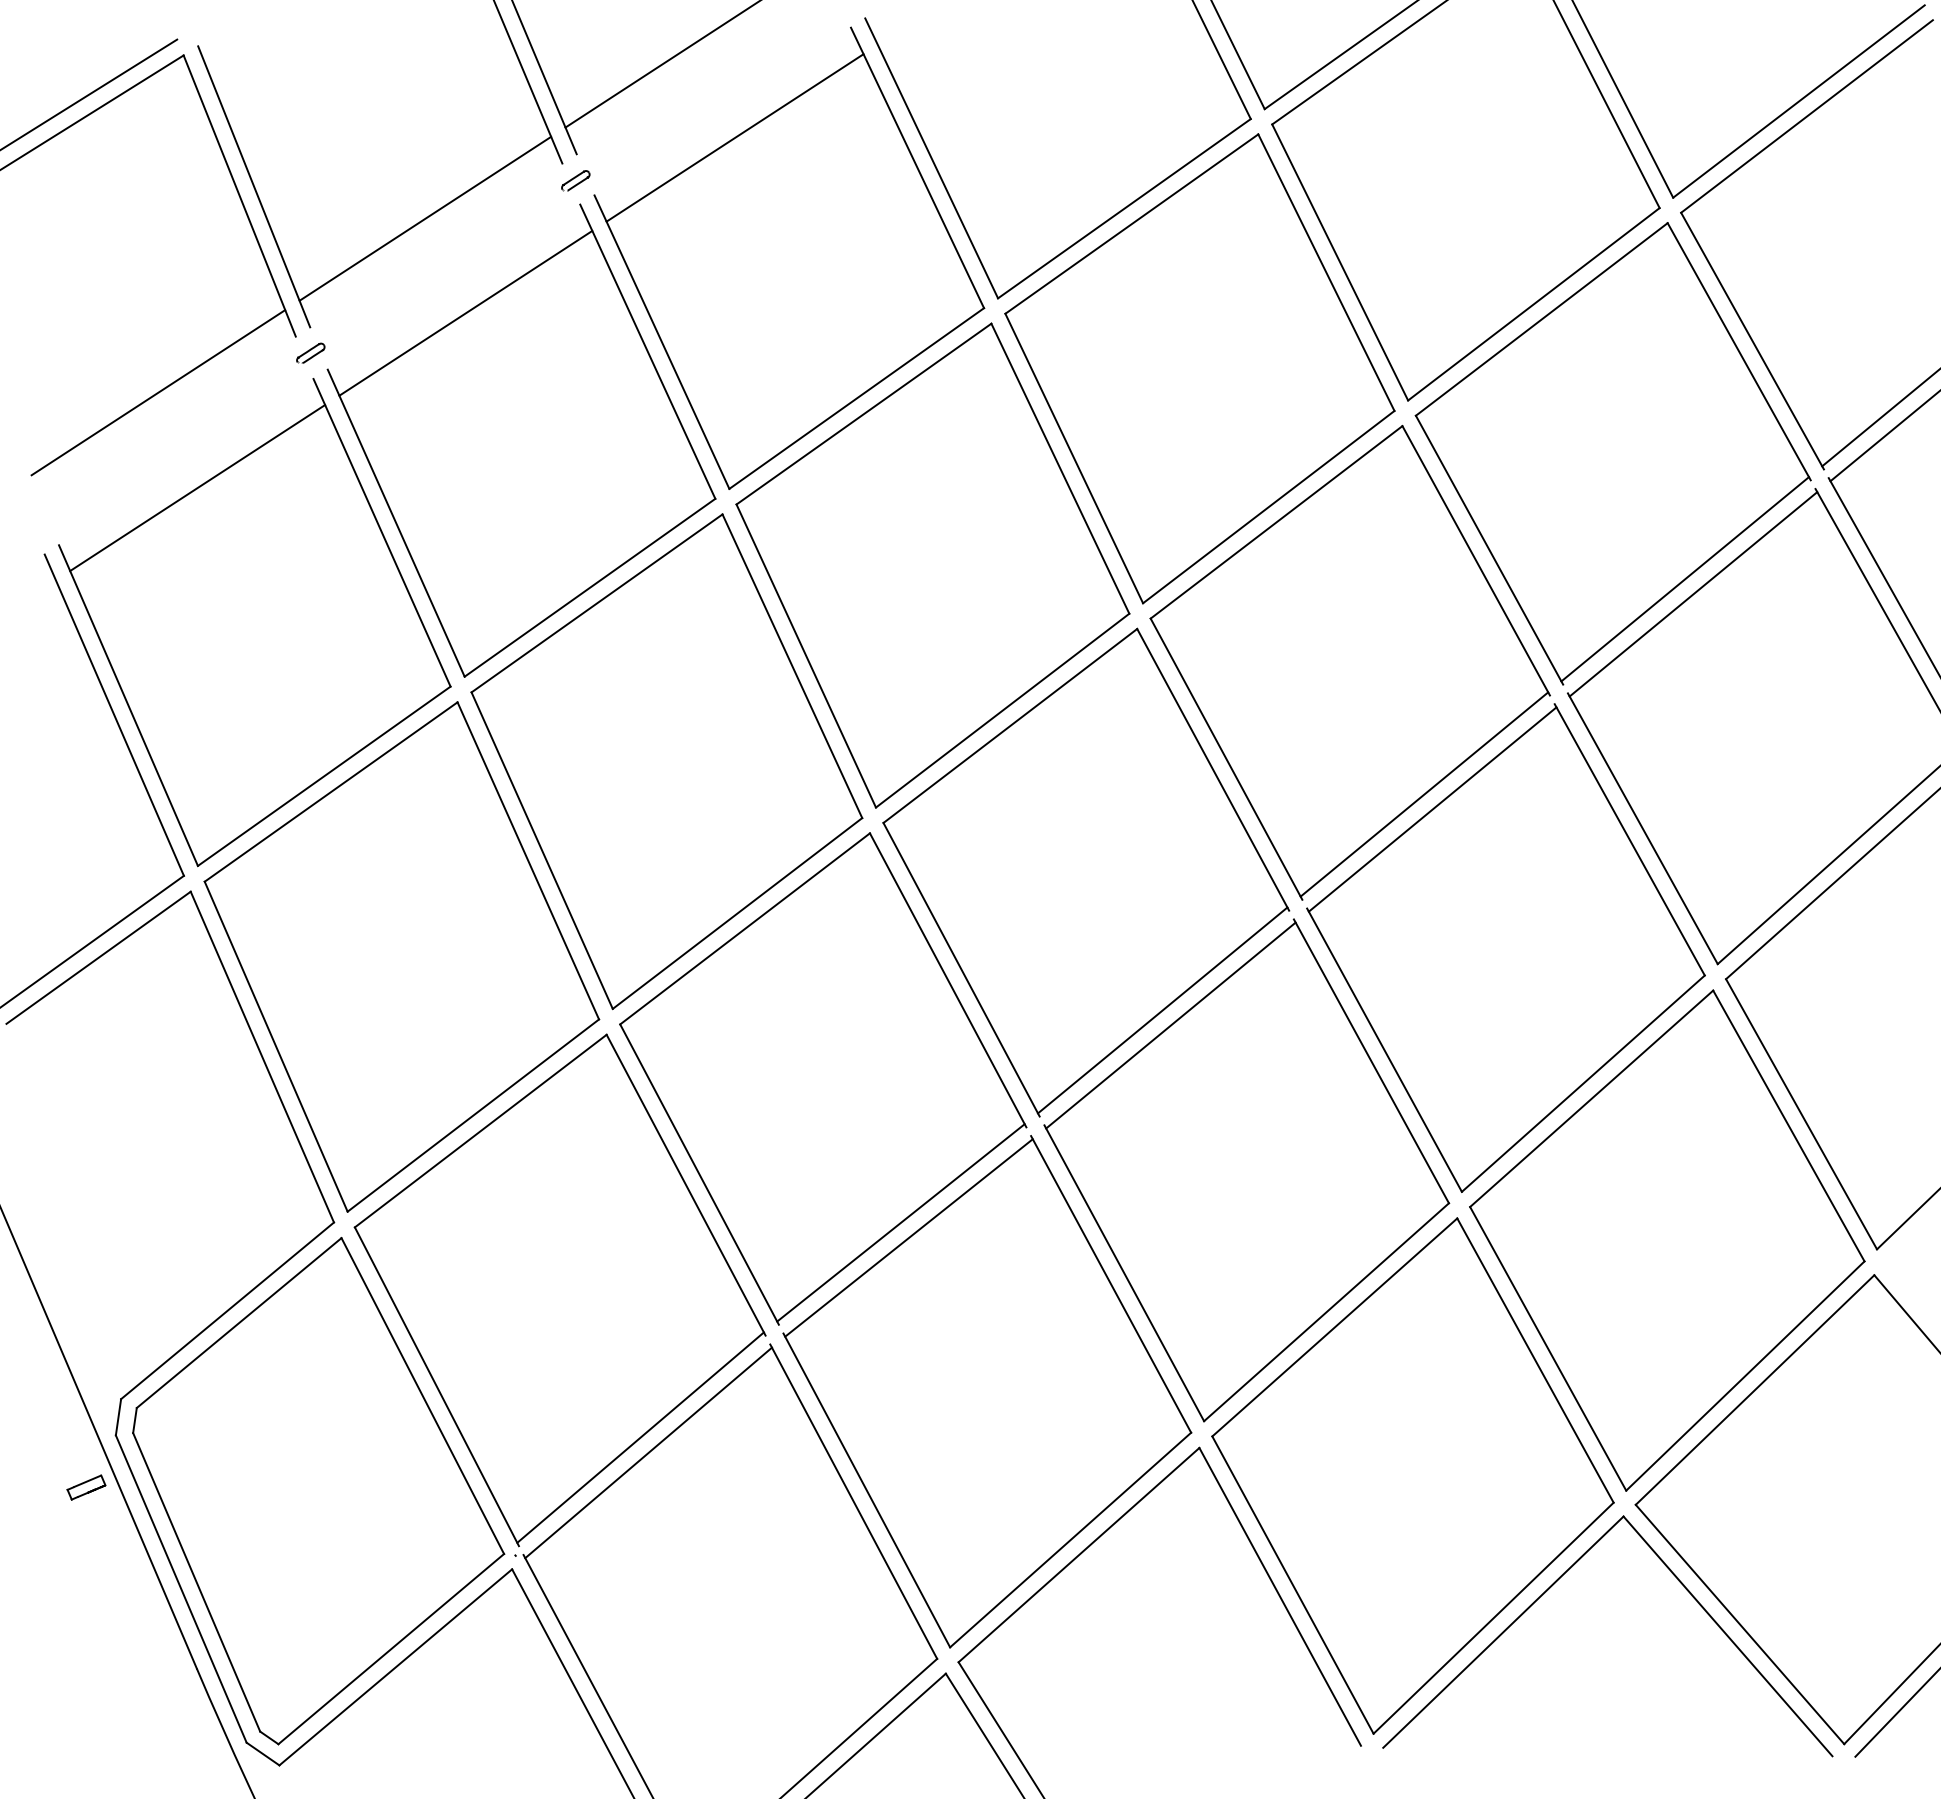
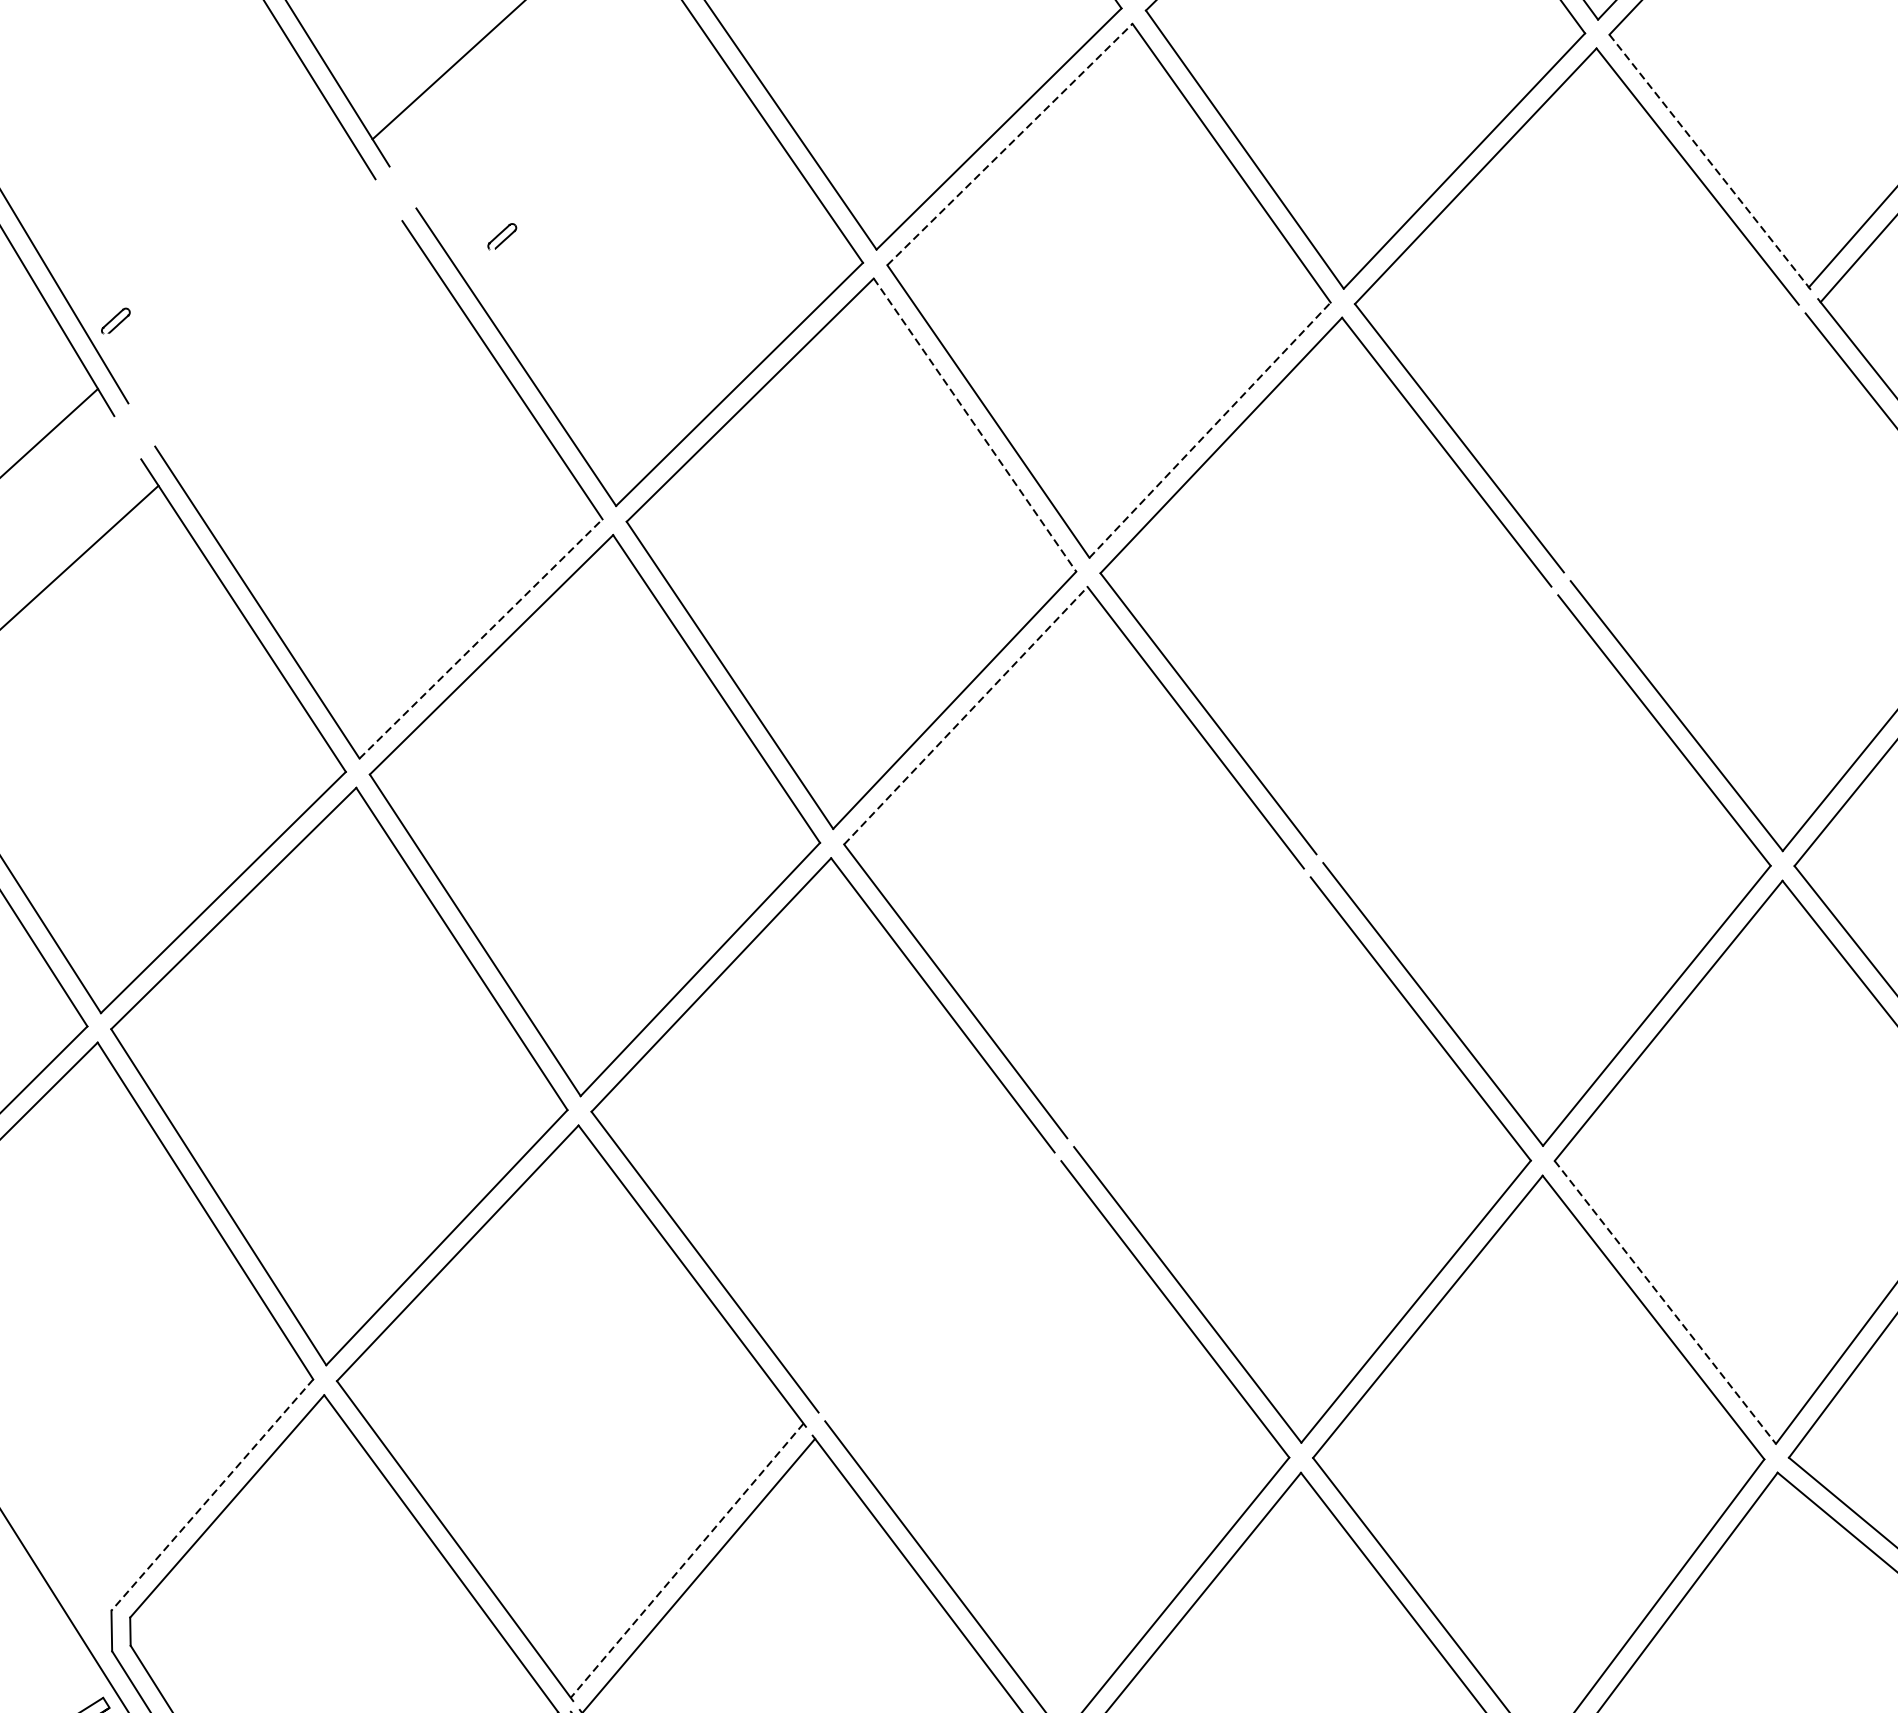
line: (734, 137) -> (559, 120), removed
part: (575, 180) -> (501, 236), moved
line: (425, 218) -> (235, 263), removed
line: (1132, 223) -> (1010, 143), solid -> dashed
line: (465, 312) -> (295, 359), removed
line: (1752, 341) -> (1710, 163), solid -> dashed
part: (310, 352) -> (115, 320), moved
line: (1060, 468) -> (975, 424), solid -> dashed
line: (1269, 506) -> (1210, 429), solid -> dashed
line: (1684, 579) -> (1678, 435), removed
line: (590, 587) -> (481, 638), solid -> dashed
line: (1693, 594) -> (1690, 450), removed
line: (1010, 725) -> (965, 715), solid -> dashed
line: (1424, 794) -> (1431, 717), removed
line: (1432, 809) -> (1443, 732), removed
line: (1162, 1010) -> (1182, 1000), removed
line: (1170, 1025) -> (1194, 1015), removed
line: (900, 1222) -> (933, 1278), removed
line: (908, 1237) -> (945, 1293), removed
line: (227, 1311) -> (212, 1495), solid -> dashed
line: (1548, 1348) -> (1665, 1302), solid -> dashed
line: (640, 1437) -> (687, 1560), solid -> dashed

